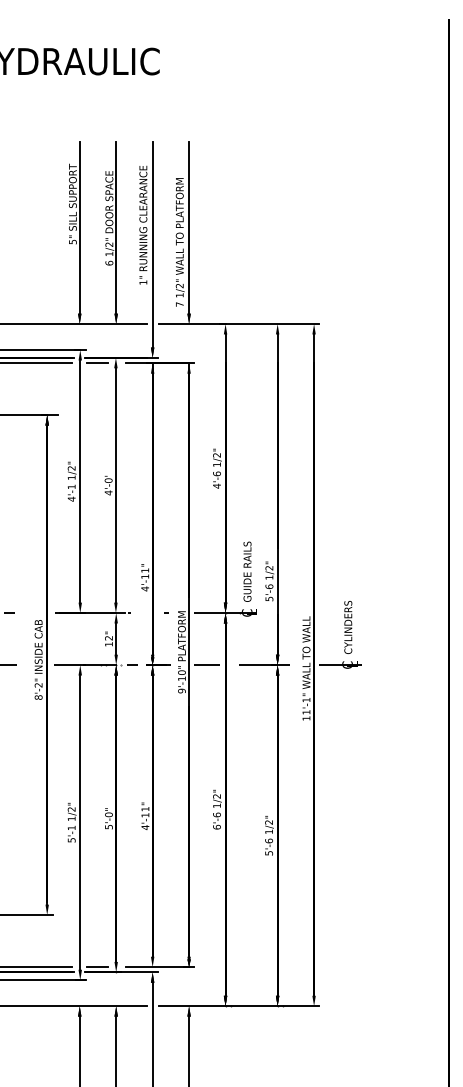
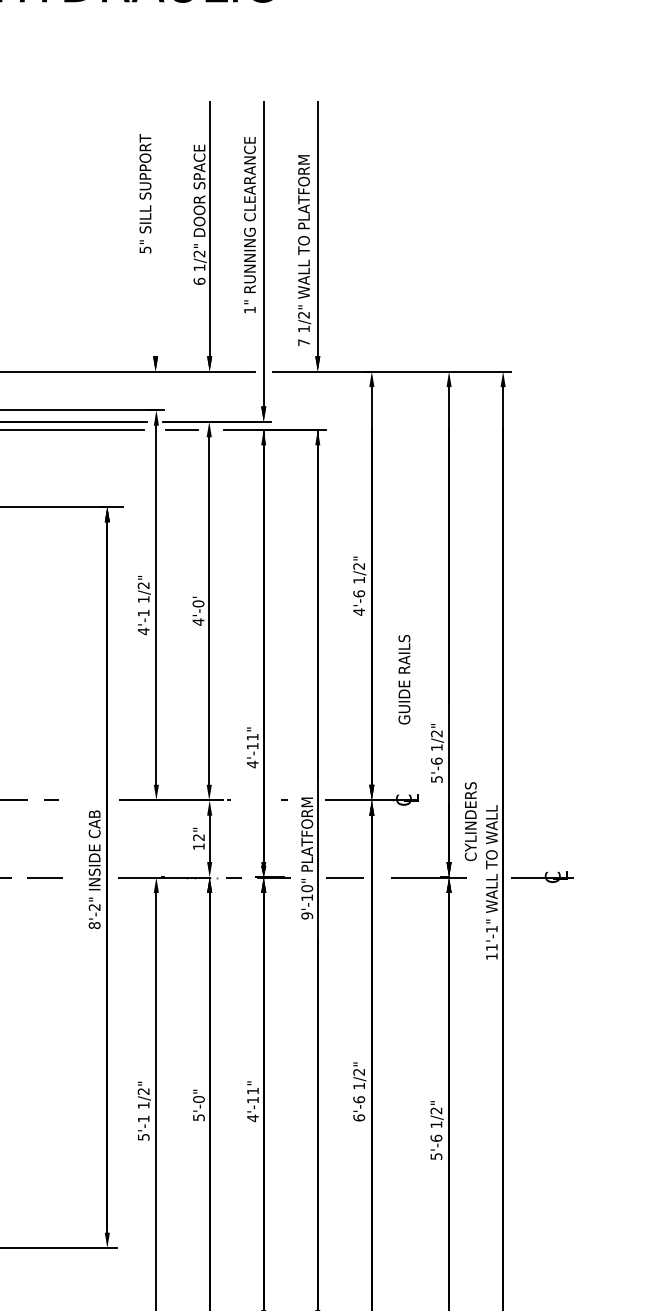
line: (79, 227) -> (155, 228), removed
text: (247, 571) -> (404, 679), moved
text: (348, 627) -> (471, 821), moved

